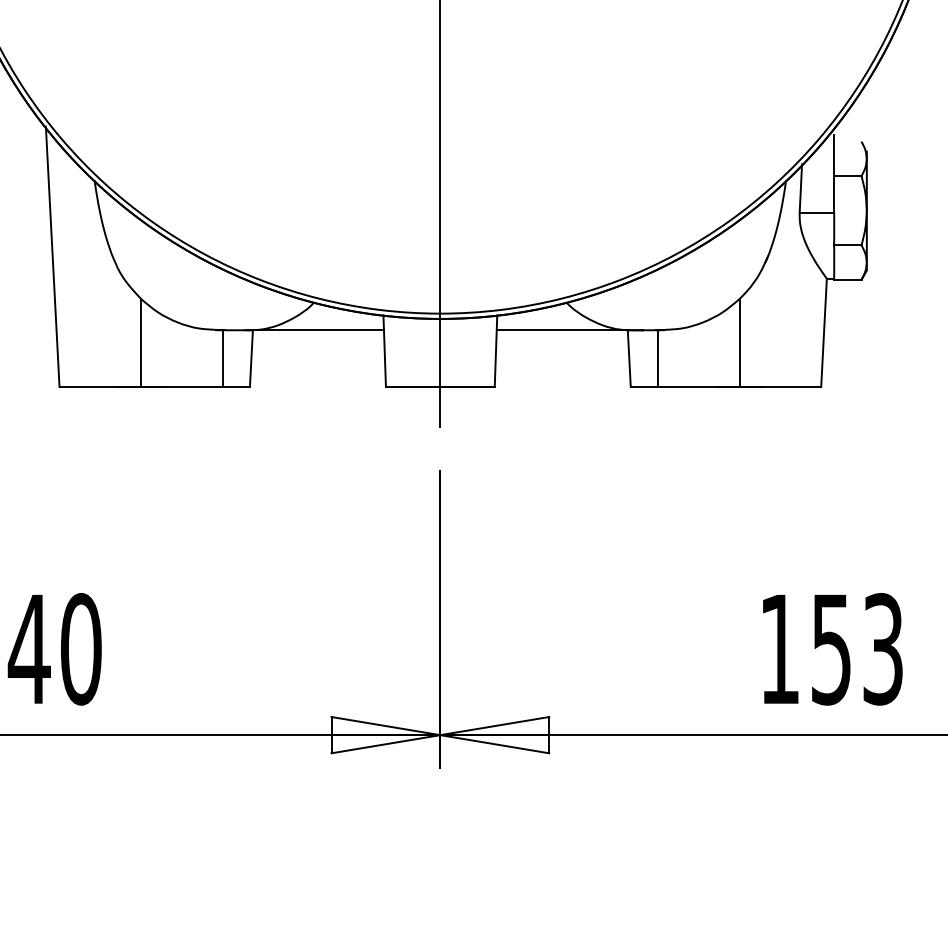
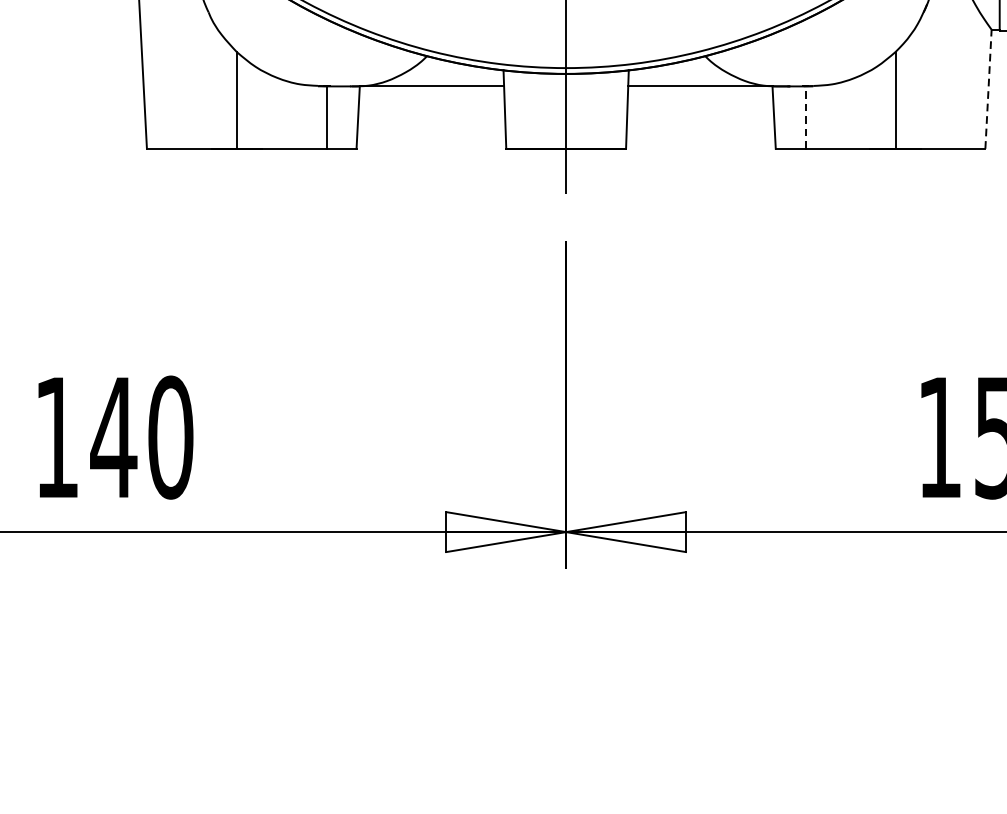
line: (824, 332) -> (989, 88), solid -> dashed
line: (657, 358) -> (805, 117), solid -> dashed

